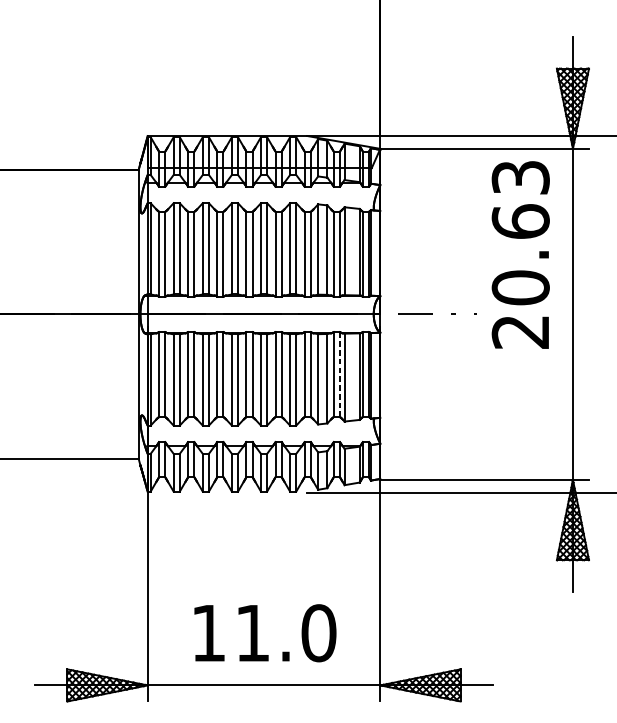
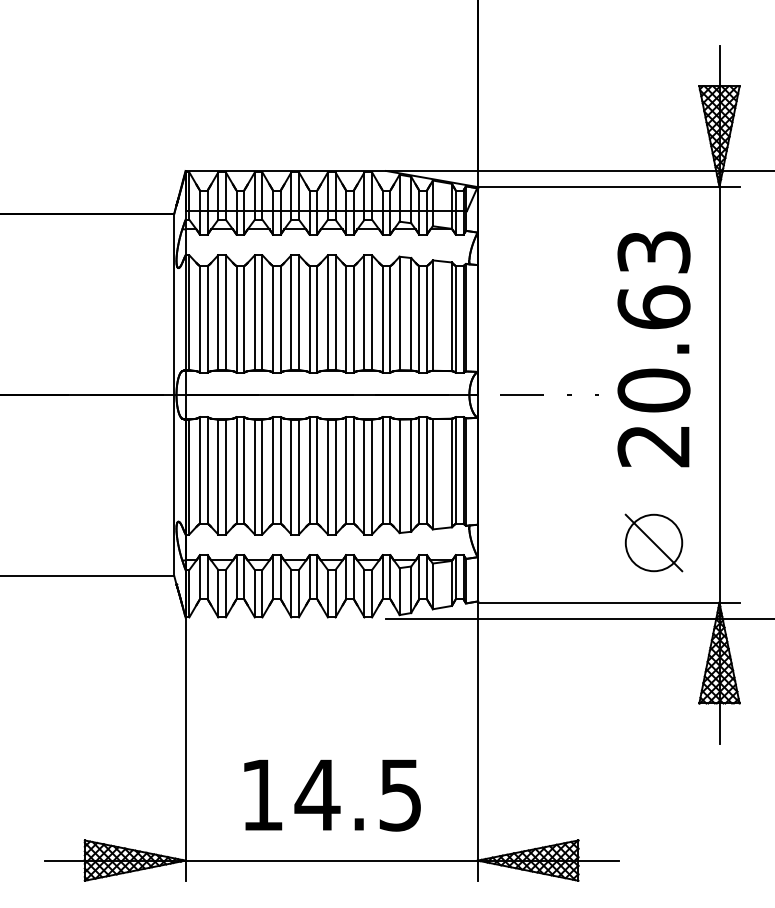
text: (520, 255) -> (653, 349), moved
line: (339, 373) -> (426, 469), dashed -> solid
part: (520, 431) -> (653, 542), added
text: (285, 632) -> (358, 794), 11.0 -> 14.5

